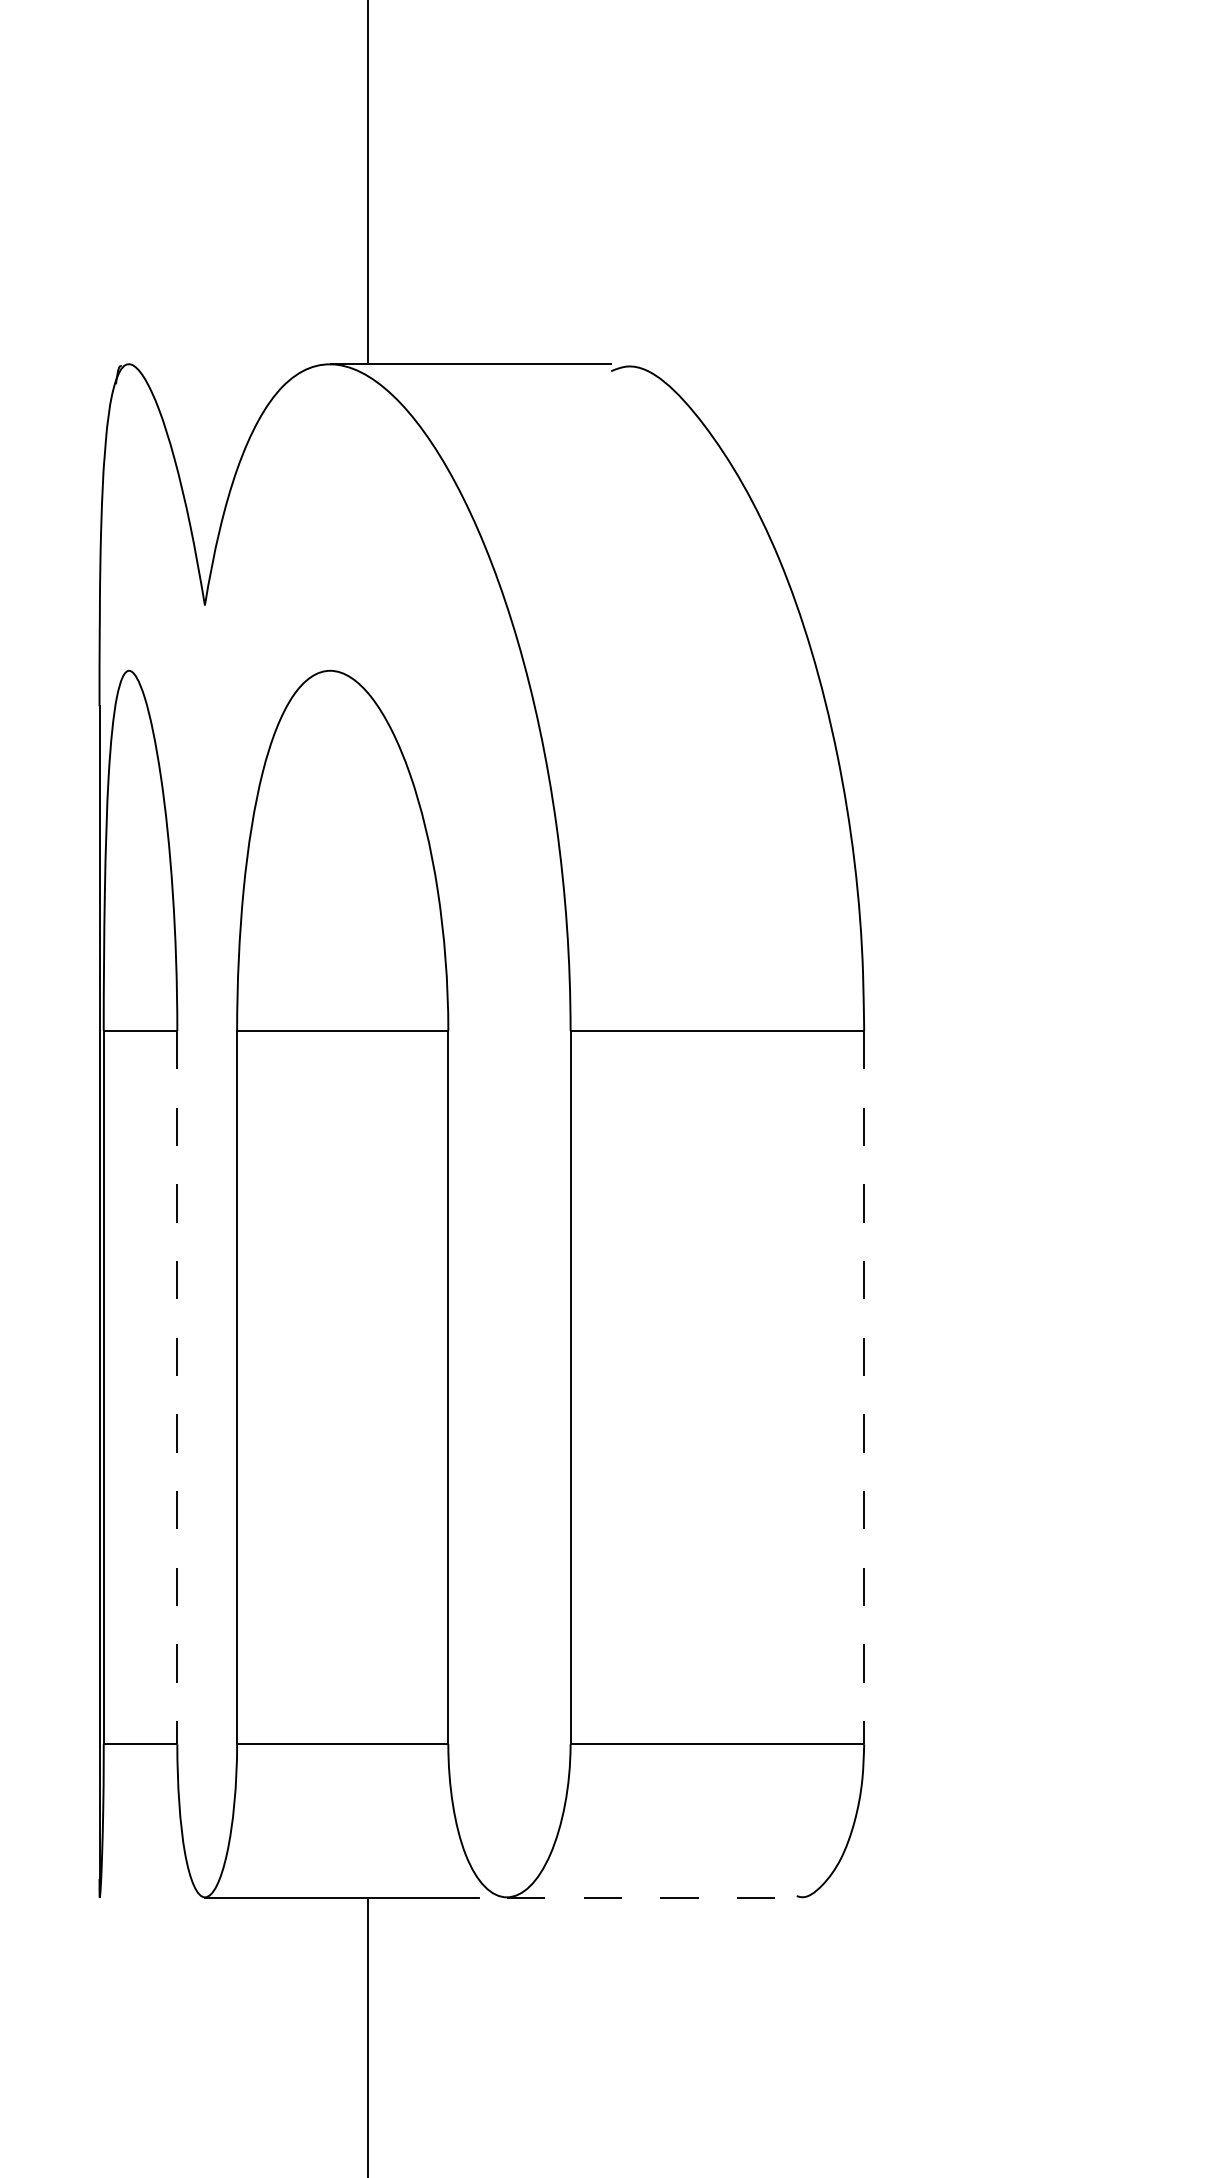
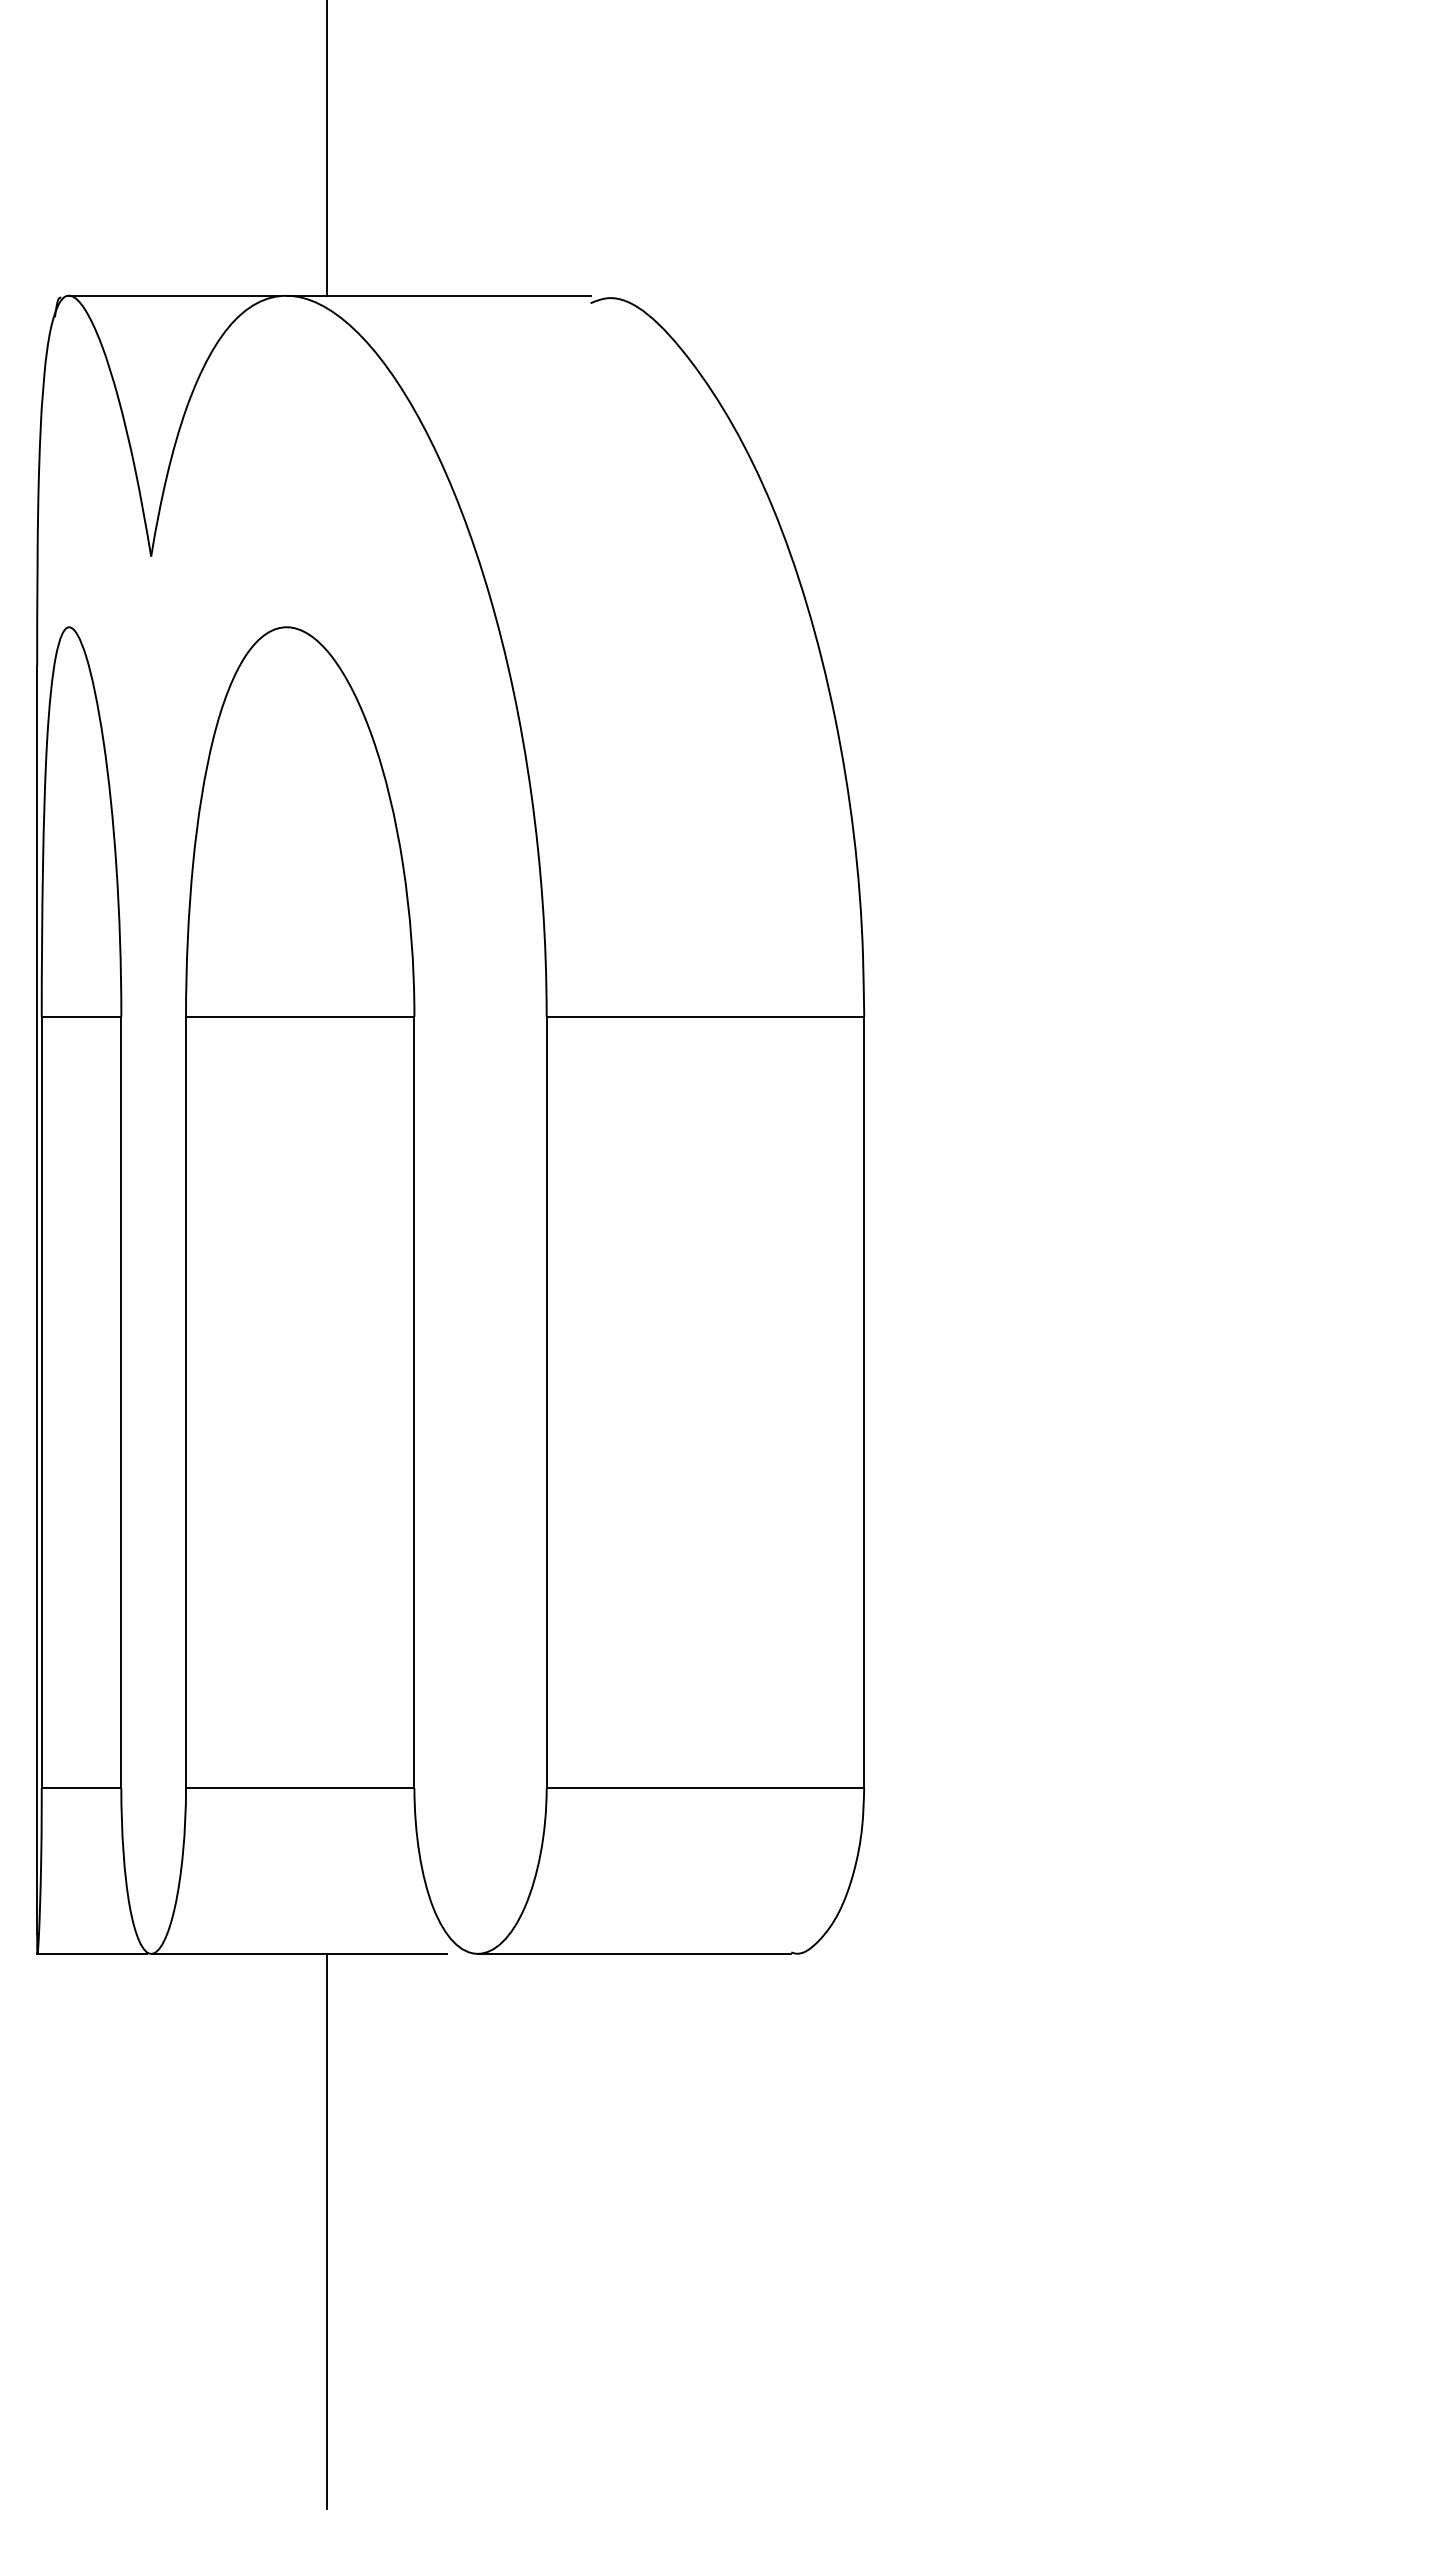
line: (226, 364) -> (174, 295), added
line: (177, 1387) -> (121, 1402), dashed -> solid
line: (864, 1387) -> (864, 1402), dashed -> solid
line: (150, 1897) -> (92, 1954), added
line: (651, 1897) -> (634, 1954), dashed -> solid

